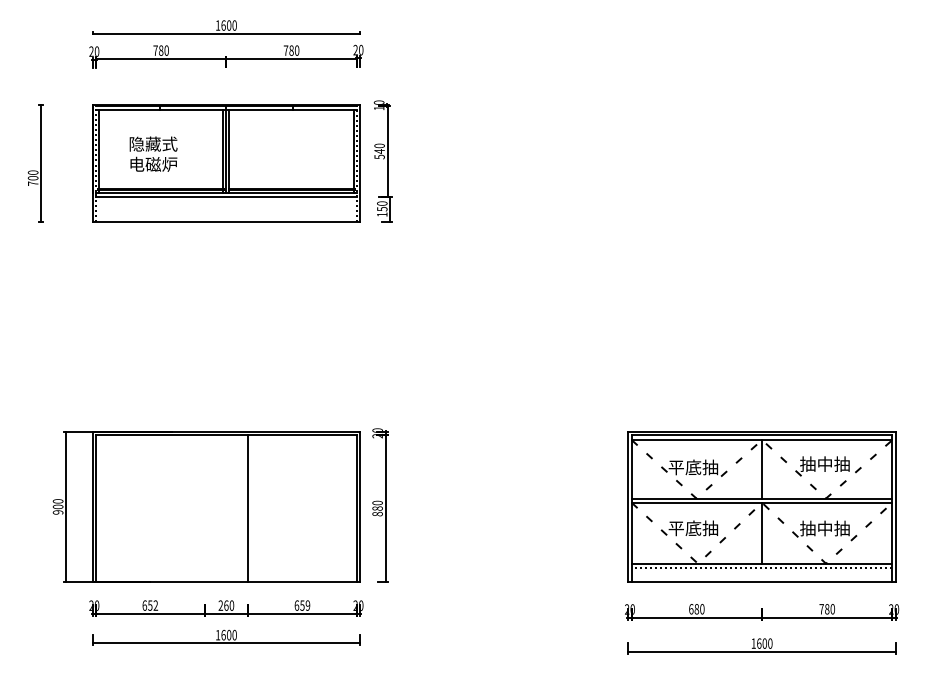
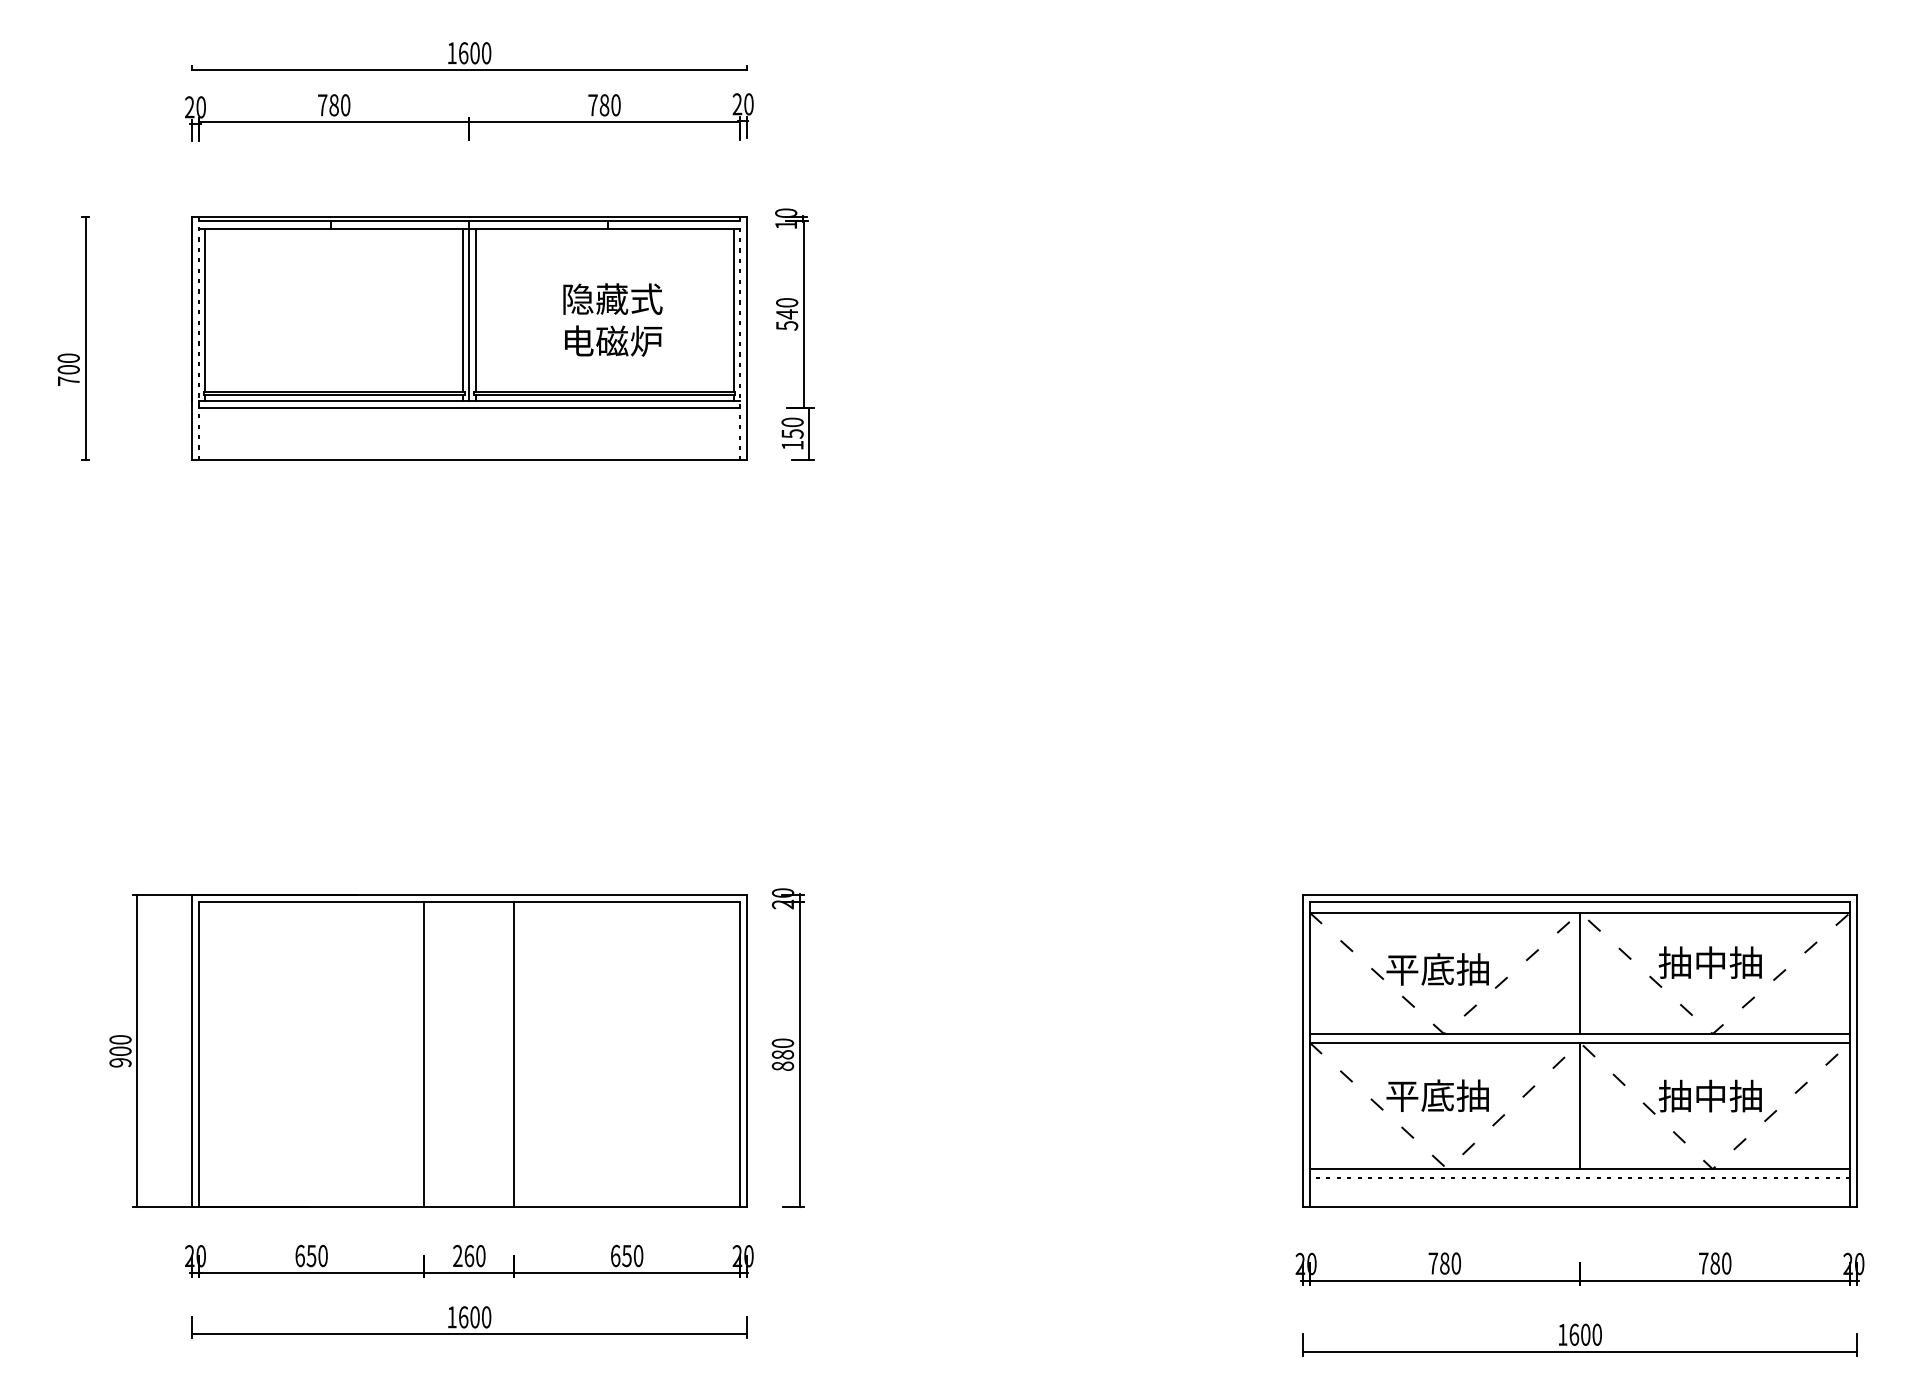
text: (153, 153) -> (612, 318), moved
line: (204, 508) -> (423, 1054), added
text: (155, 605) -> (322, 1255), 652 -> 650
text: (307, 605) -> (637, 1255), 659 -> 650
text: (691, 609) -> (1433, 1264), 680 -> 780

